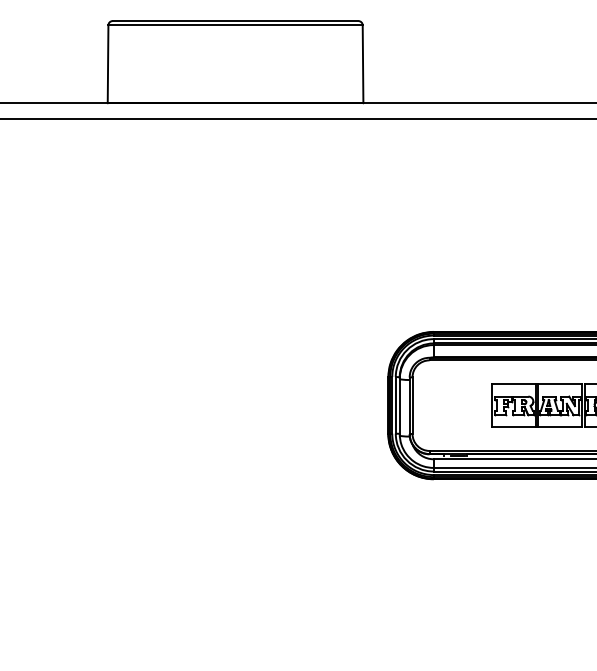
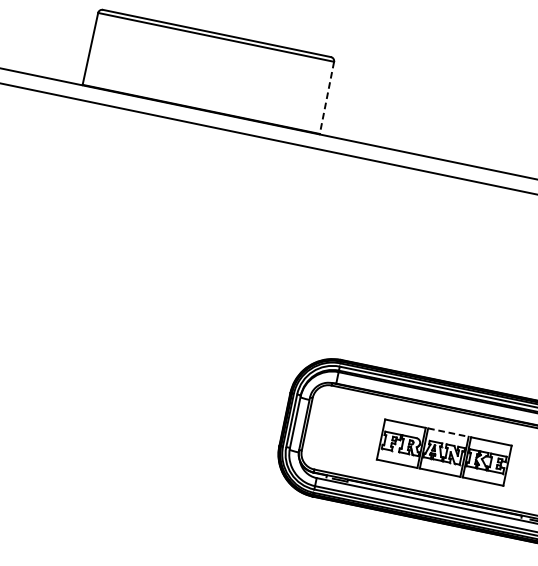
line: (363, 64) -> (327, 98), solid -> dashed
line: (560, 384) -> (448, 433), solid -> dashed

